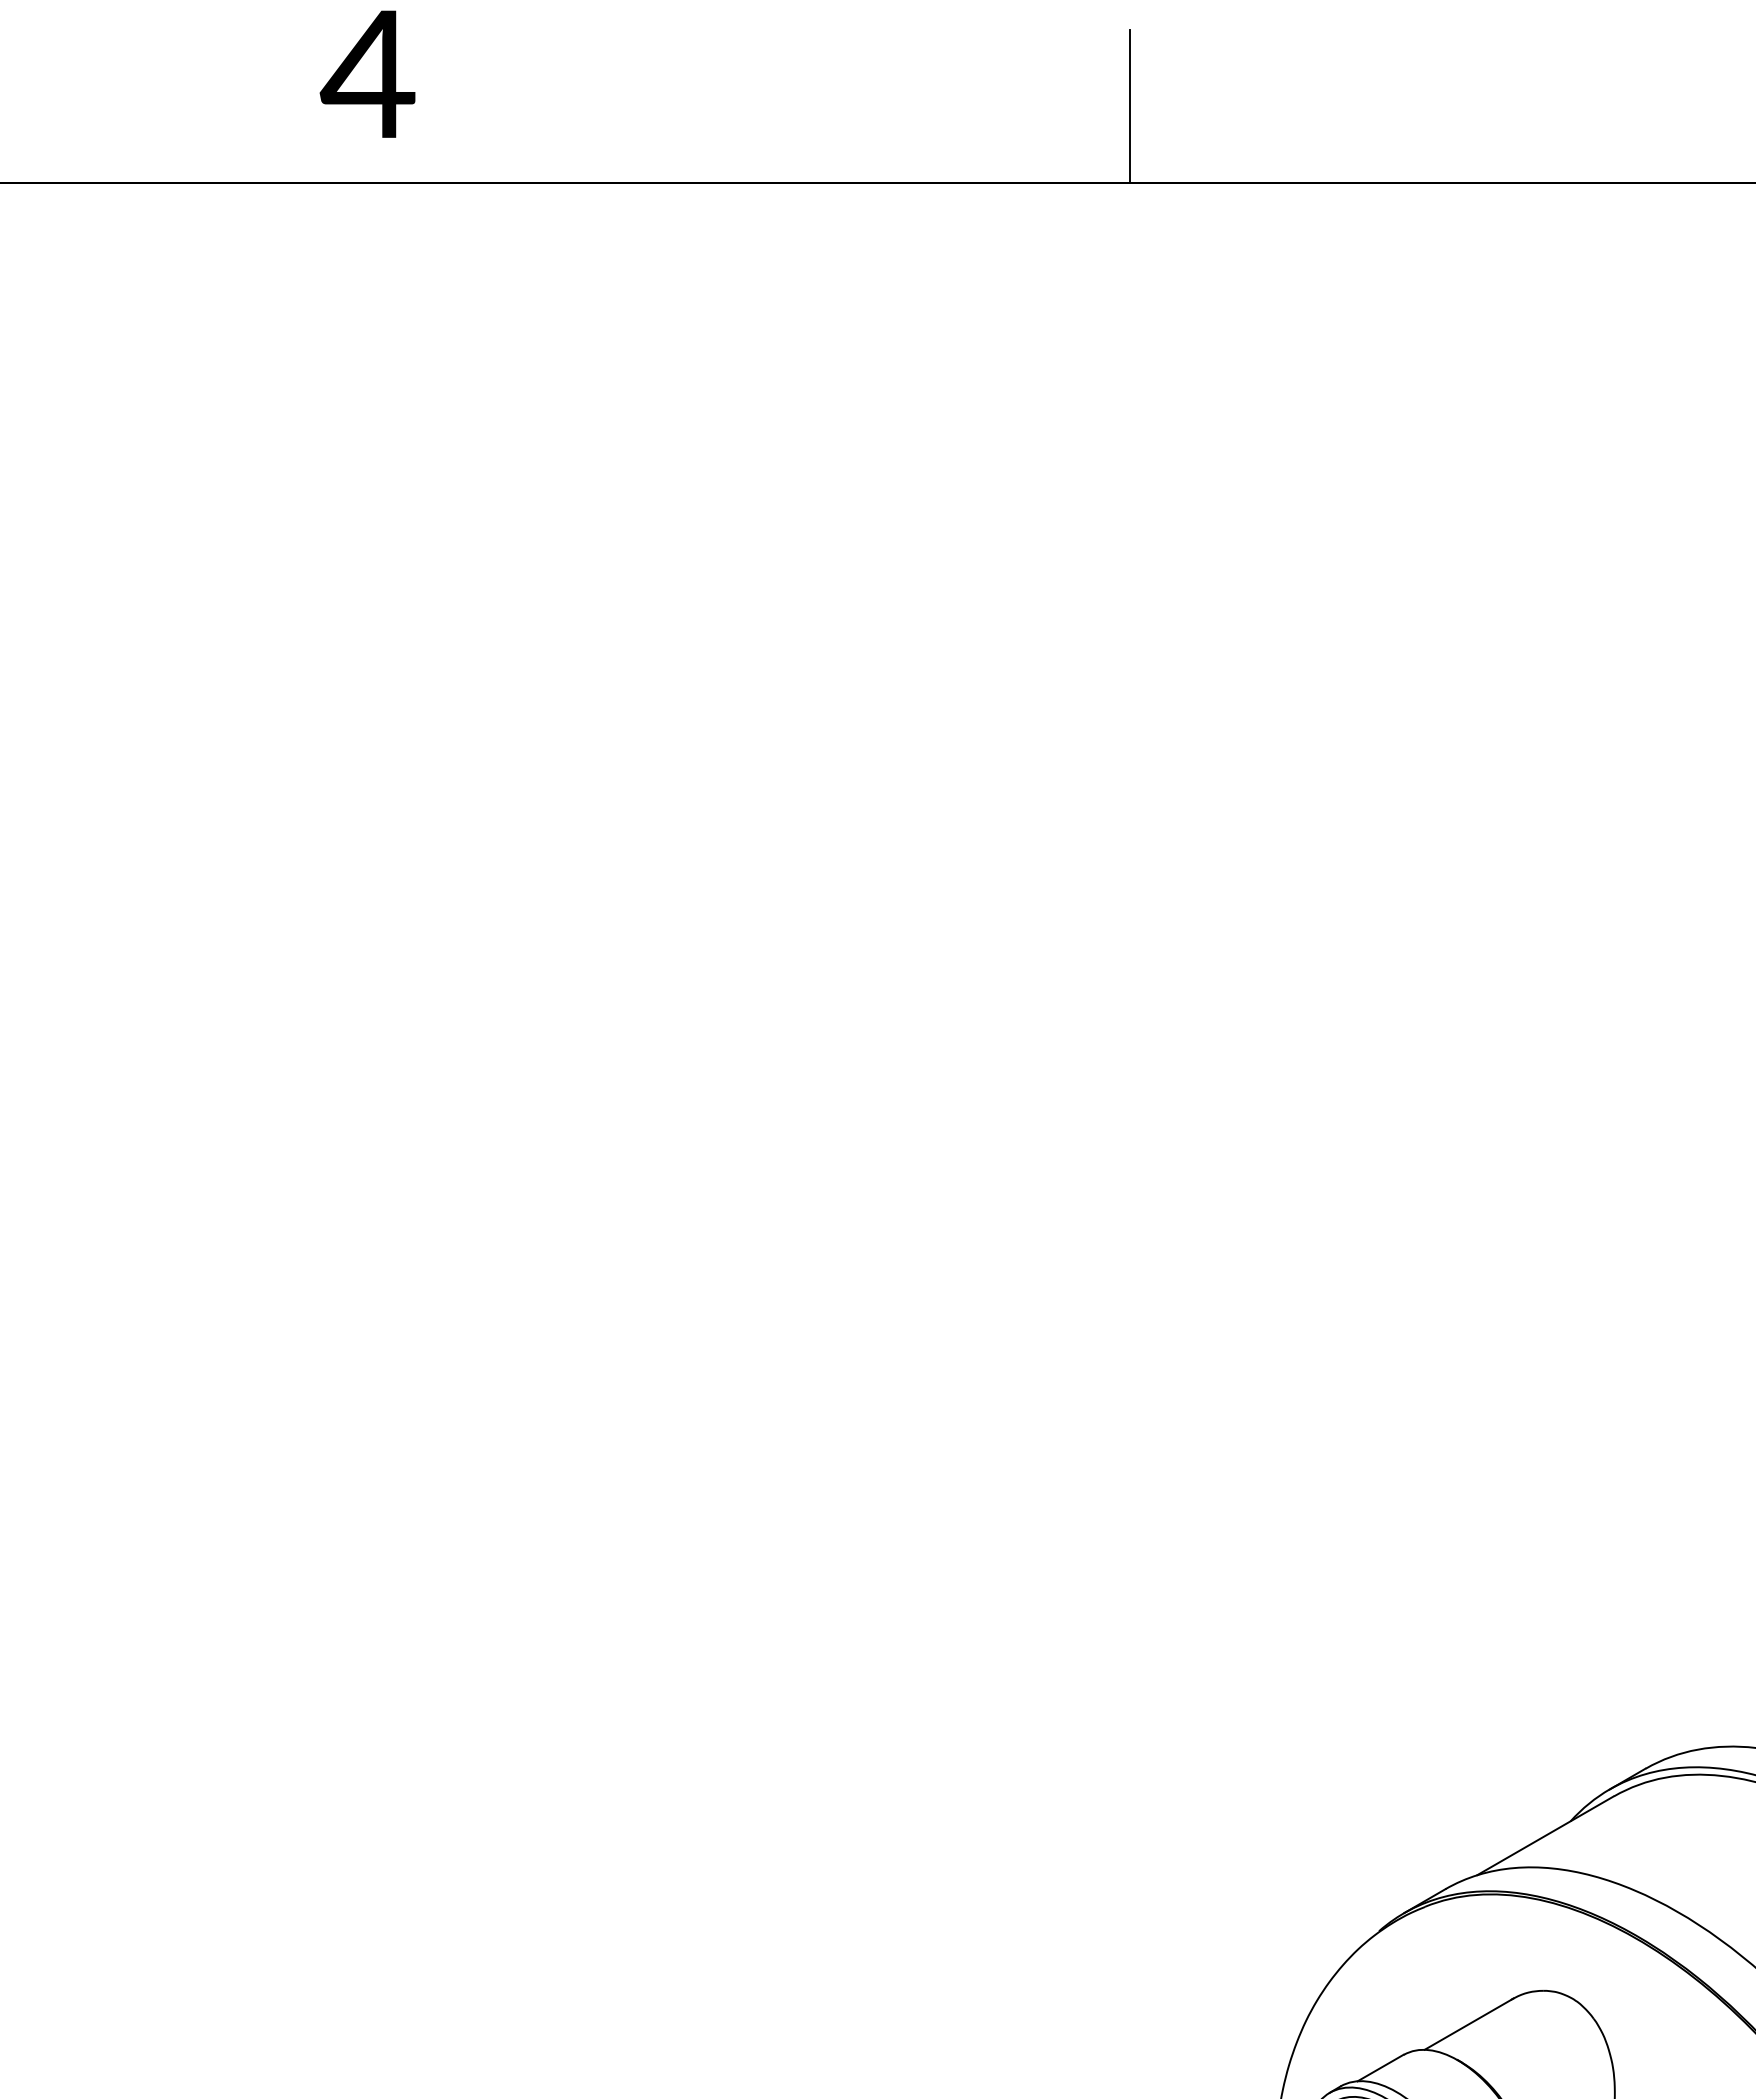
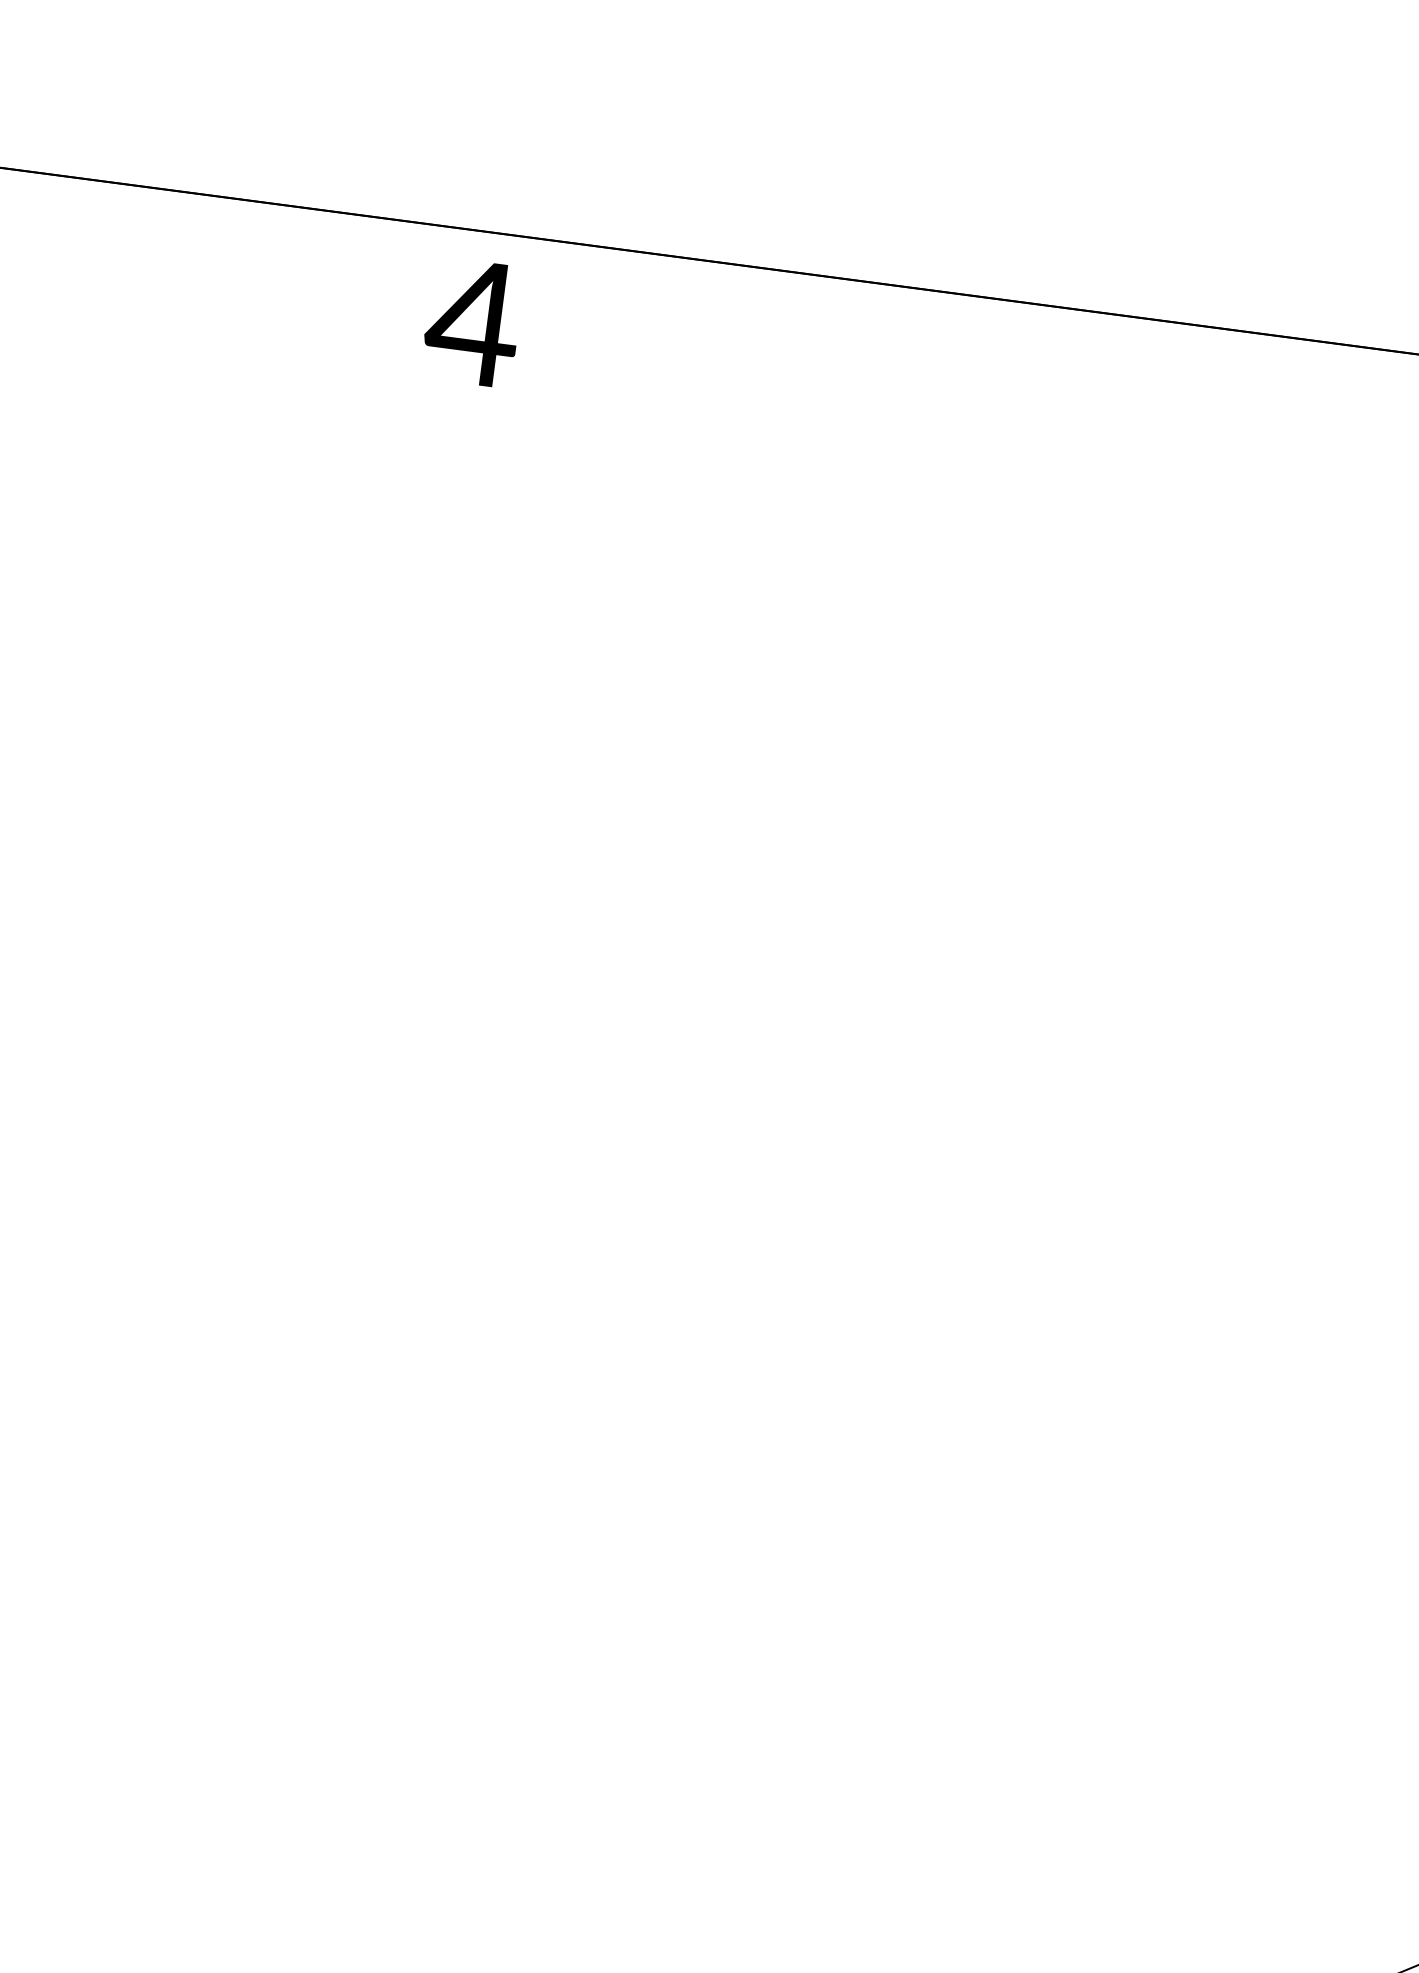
text: (367, 73) -> (472, 321), moved
line: (1129, 106) -> (1226, 254), removed

